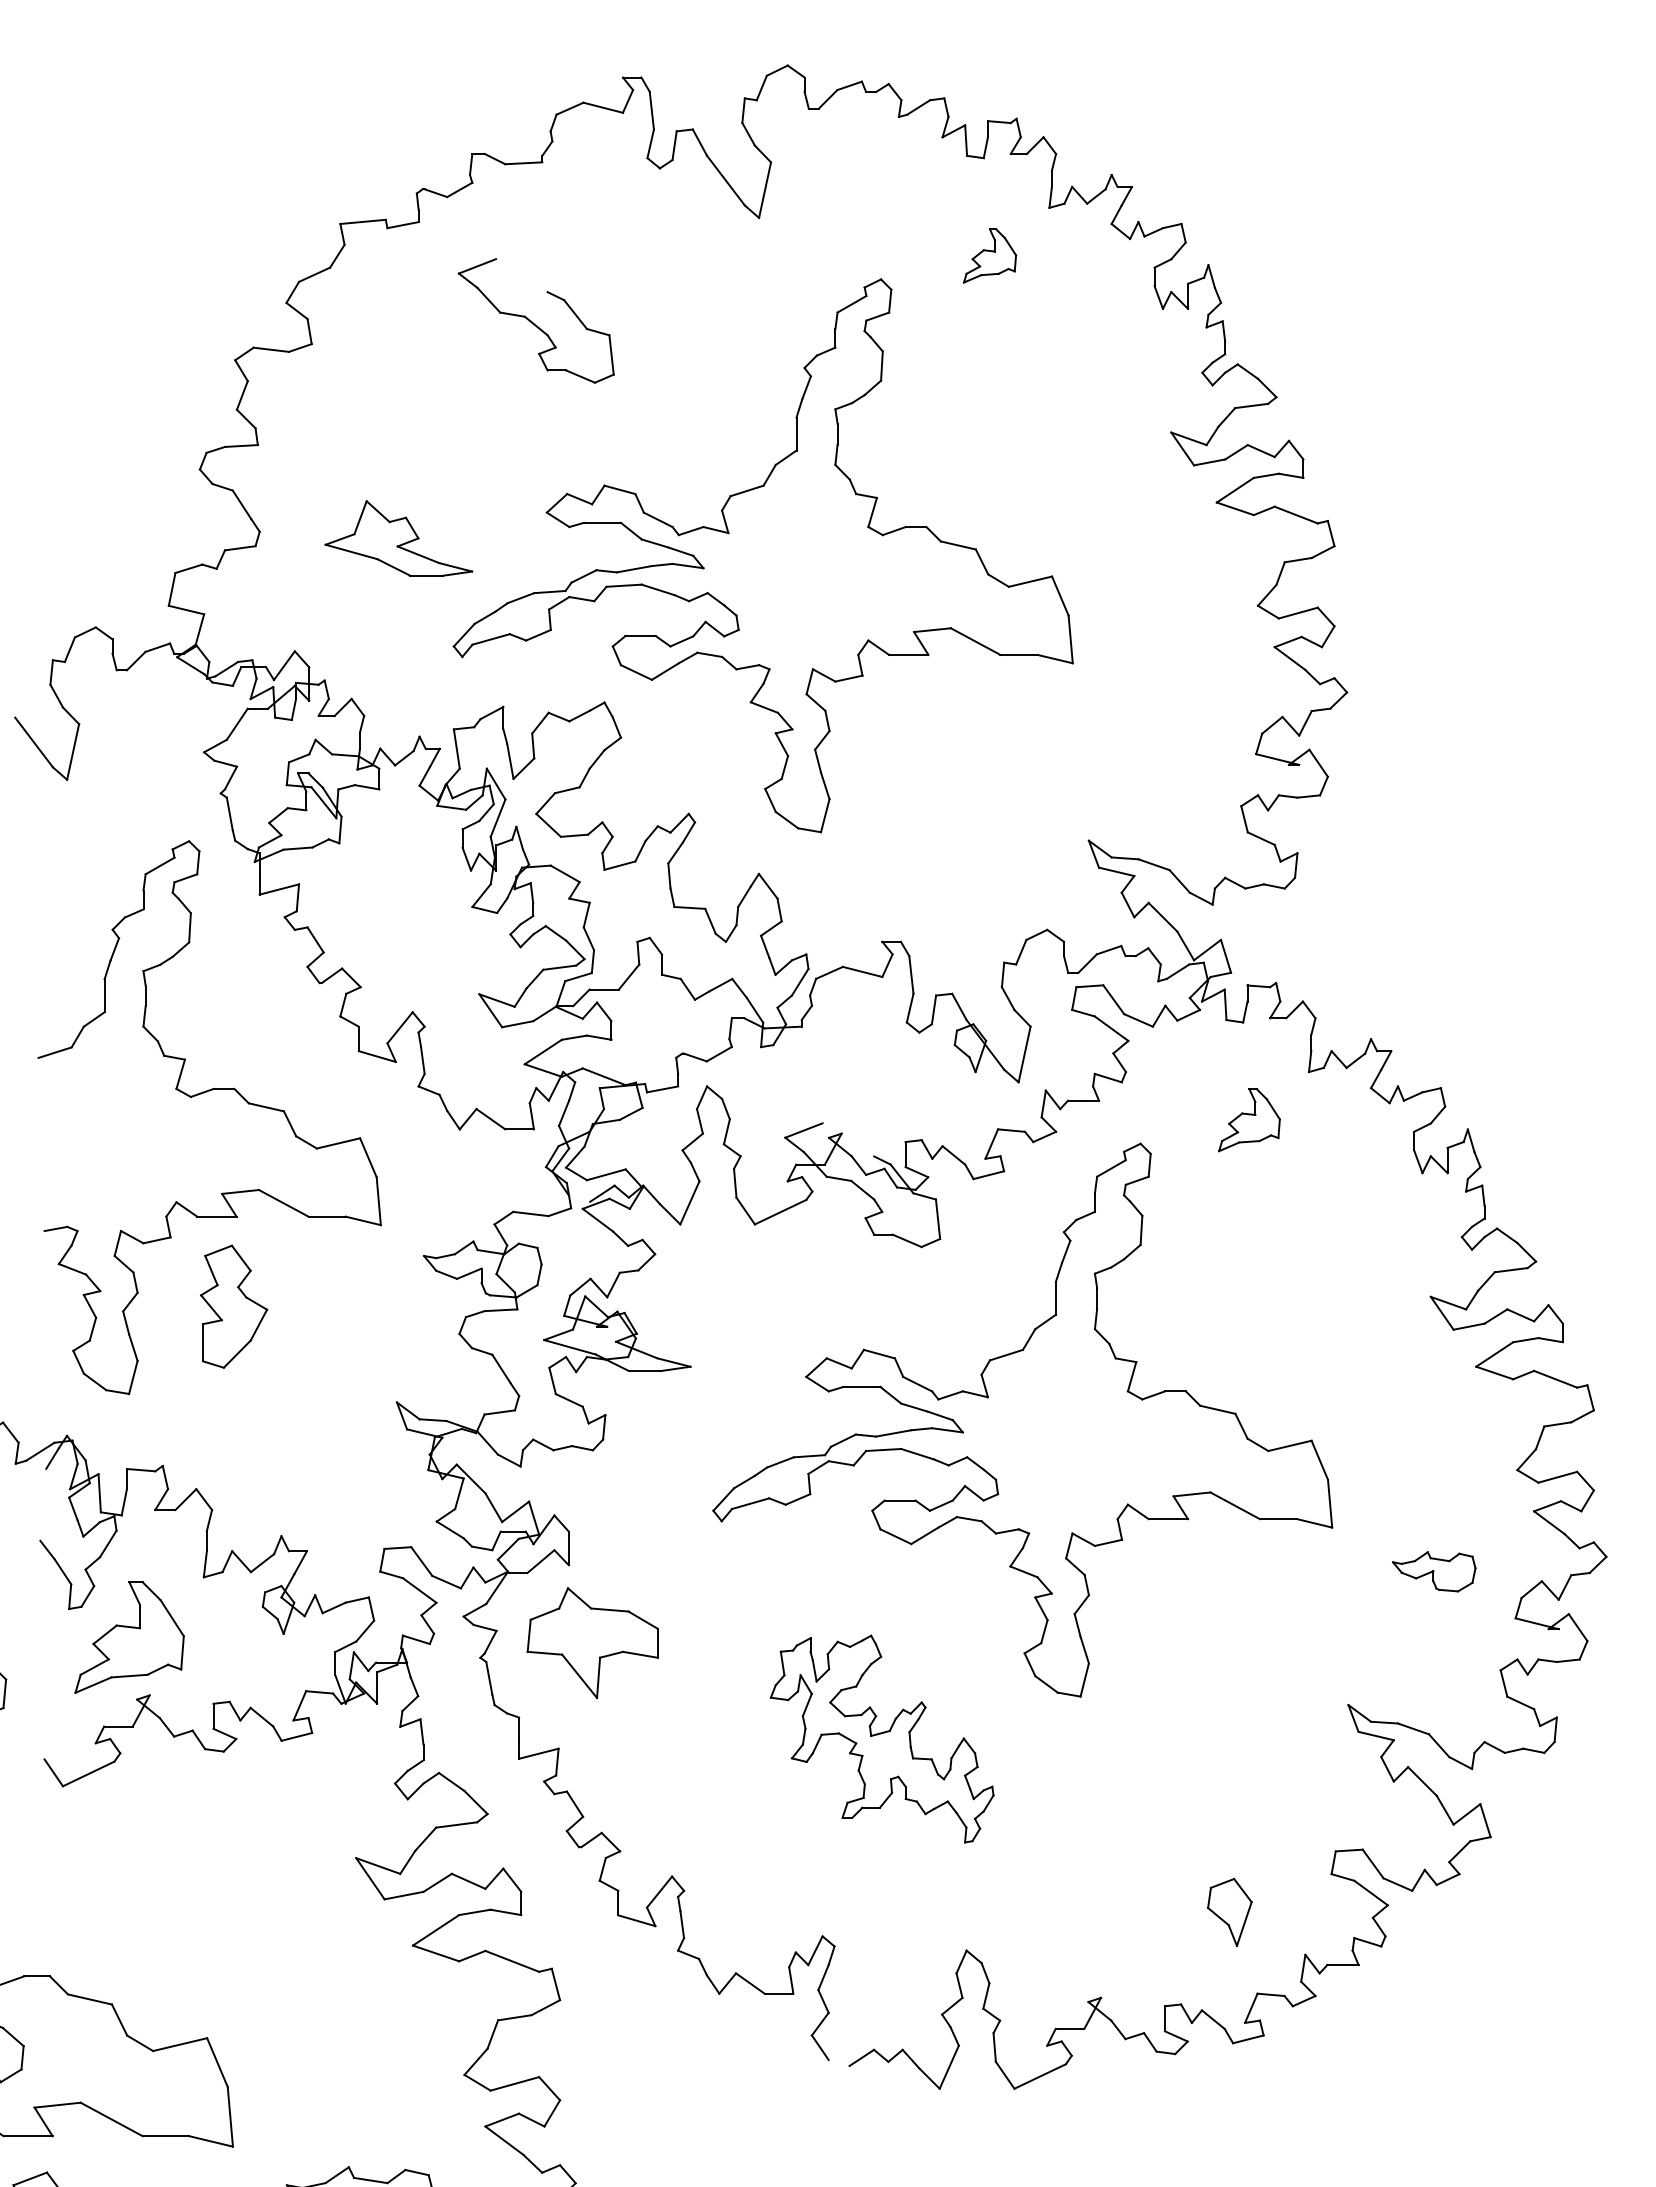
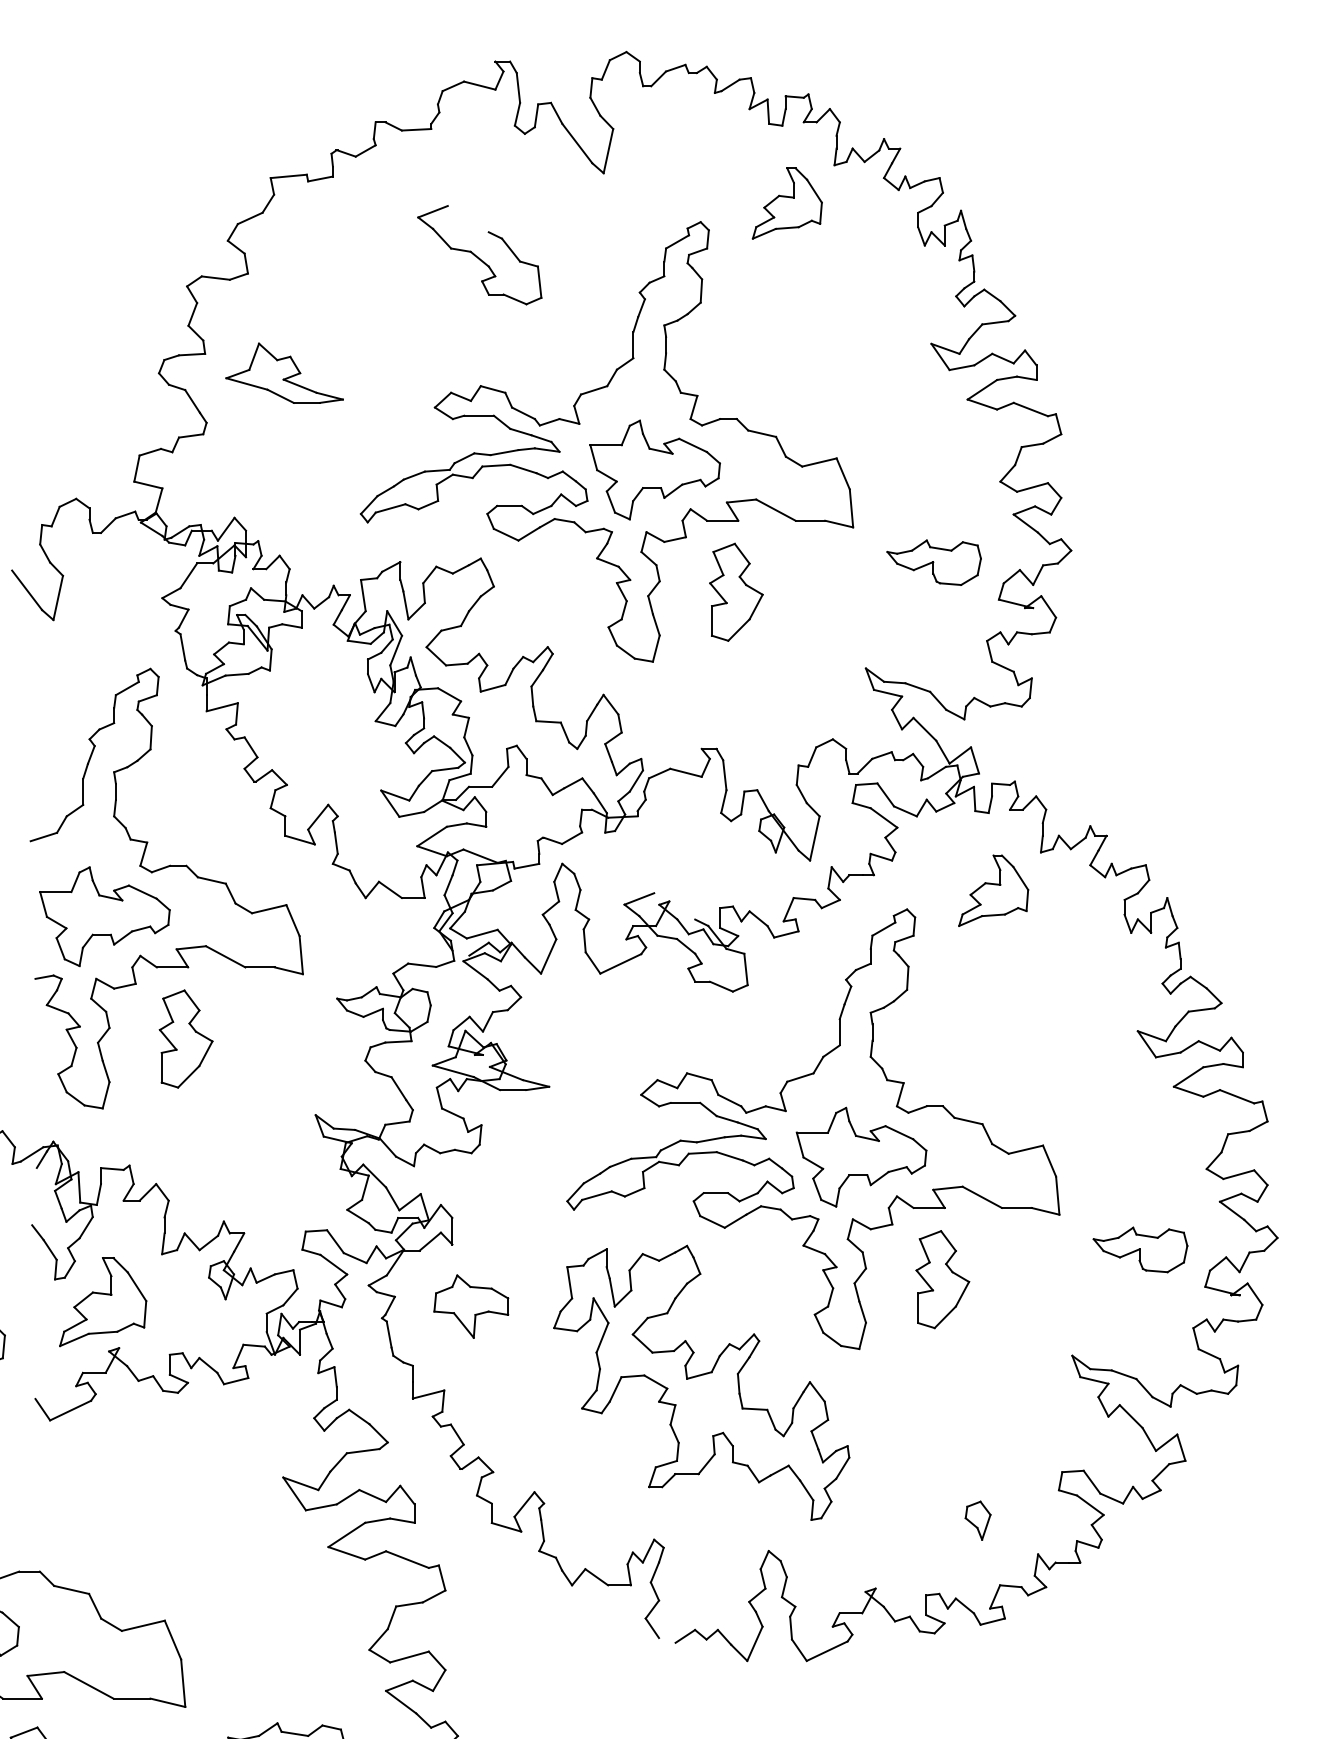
part: (989, 255) -> (786, 203), size x1.67
part: (535, 320) -> (479, 254), moved
part: (398, 538) -> (284, 373), moved
part: (823, 591) -> (654, 470), added
part: (1174, 707) -> (934, 562), added
part: (925, 744) -> (736, 591), added
part: (1249, 1119) -> (993, 890), size x1.43
part: (131, 1152) -> (104, 916), added
part: (1083, 1455) -> (861, 1157), added
part: (1434, 1571) -> (1140, 1249), size x1.43
part: (1185, 1609) -> (942, 1279), added
part: (592, 1643) -> (471, 1306), size x0.71
part: (881, 1738) -> (701, 1382), size x1.67
part: (1229, 1912) -> (977, 1520), size x0.71

